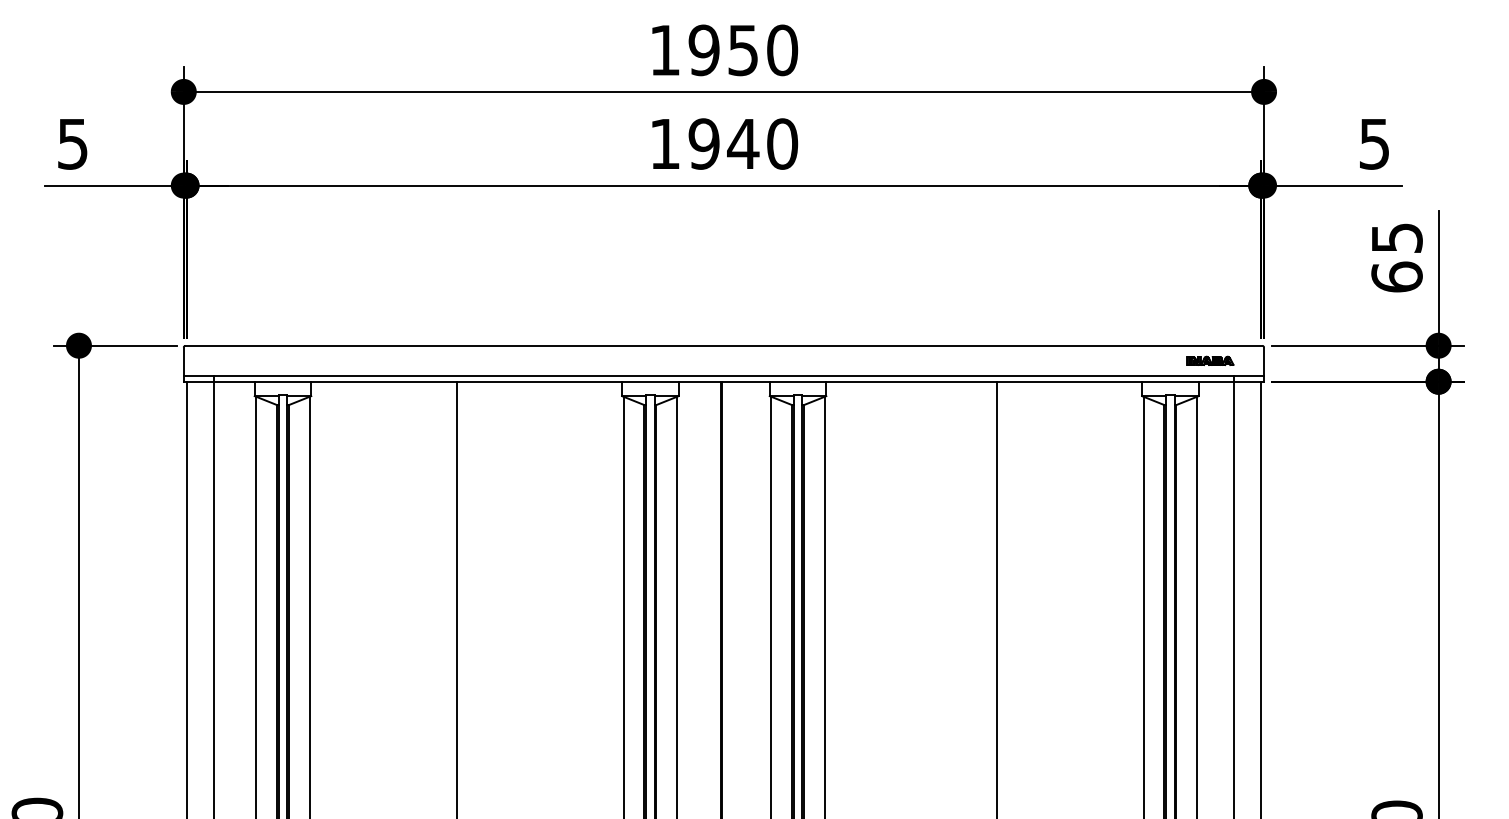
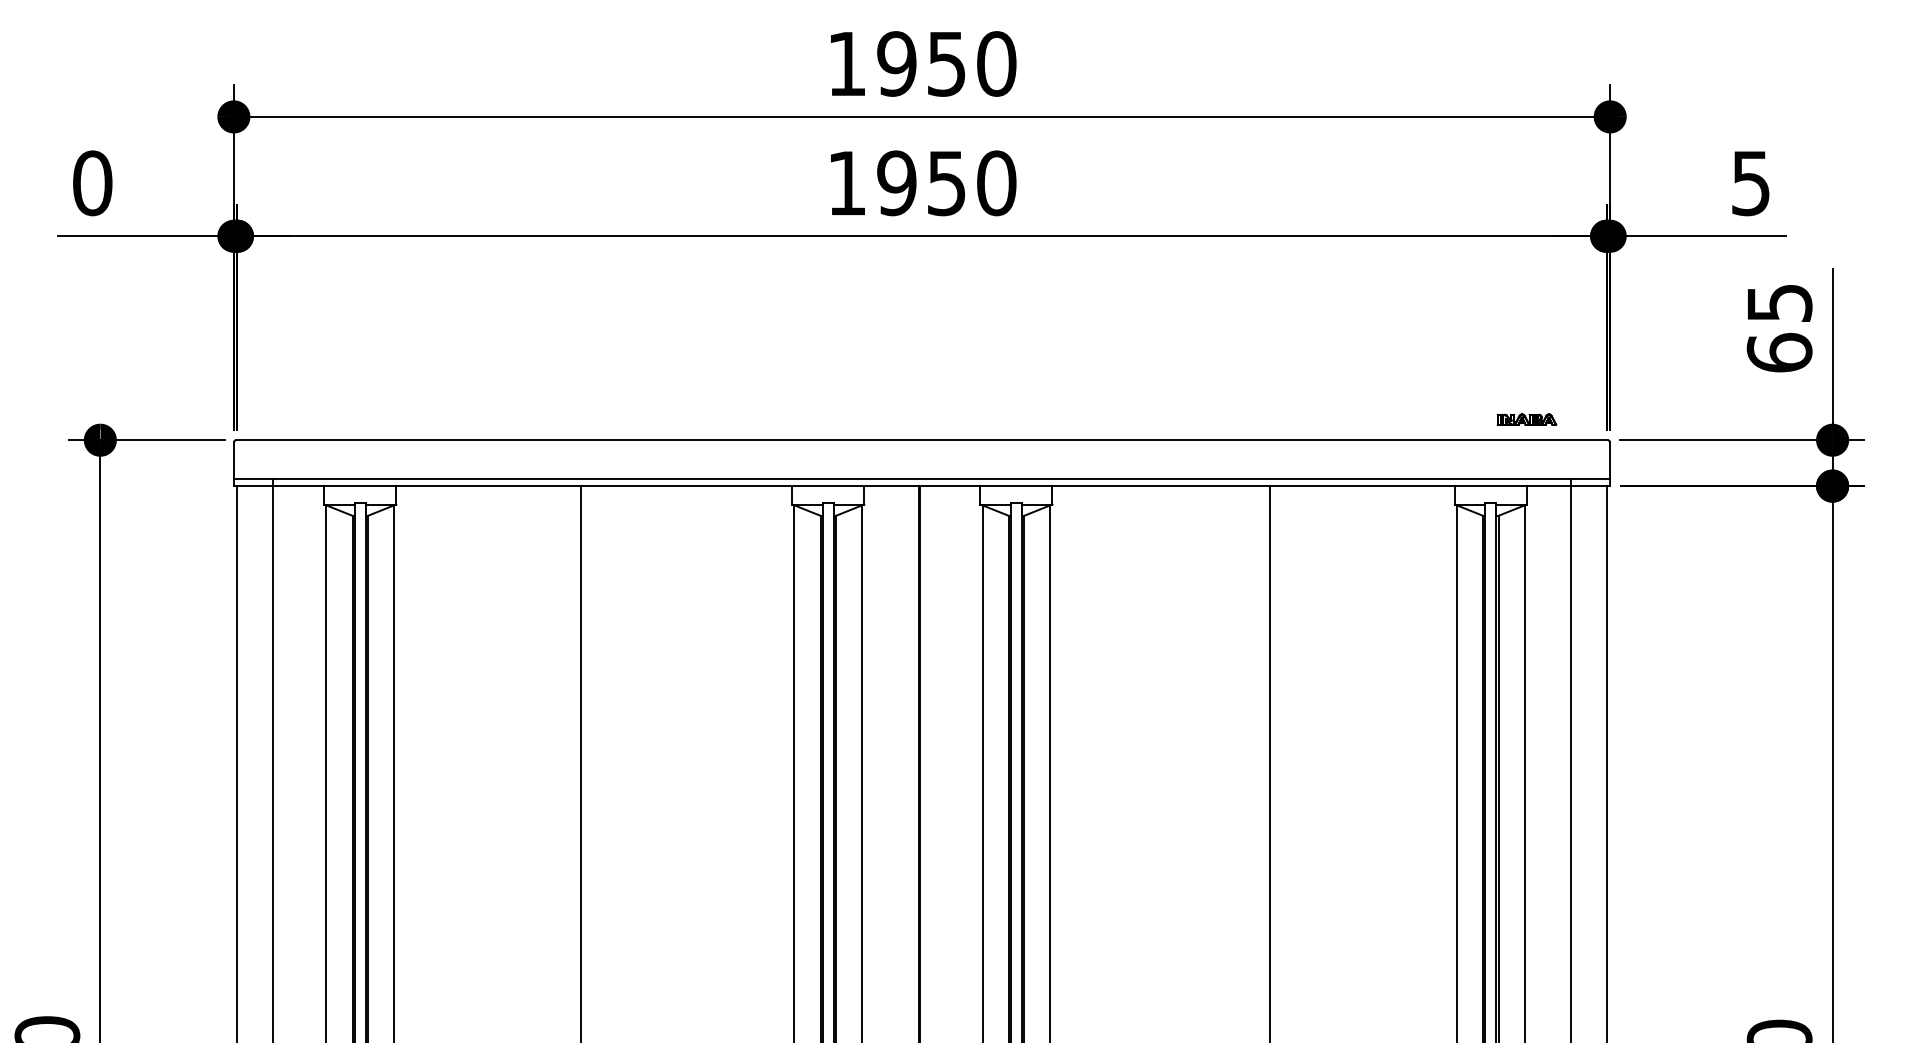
text: (72, 144) -> (92, 183), 5 -> 0
text: (743, 144) -> (946, 183), 1940 -> 1950
part: (1210, 360) -> (1526, 419), moved

